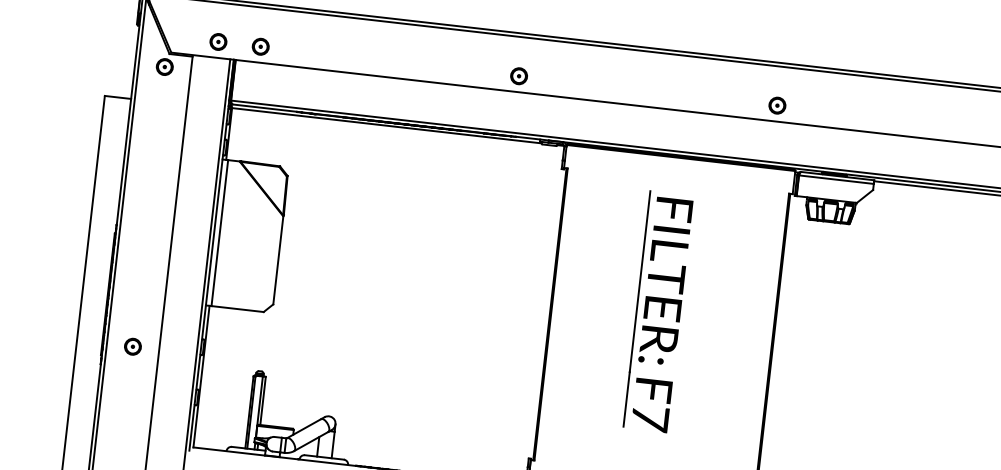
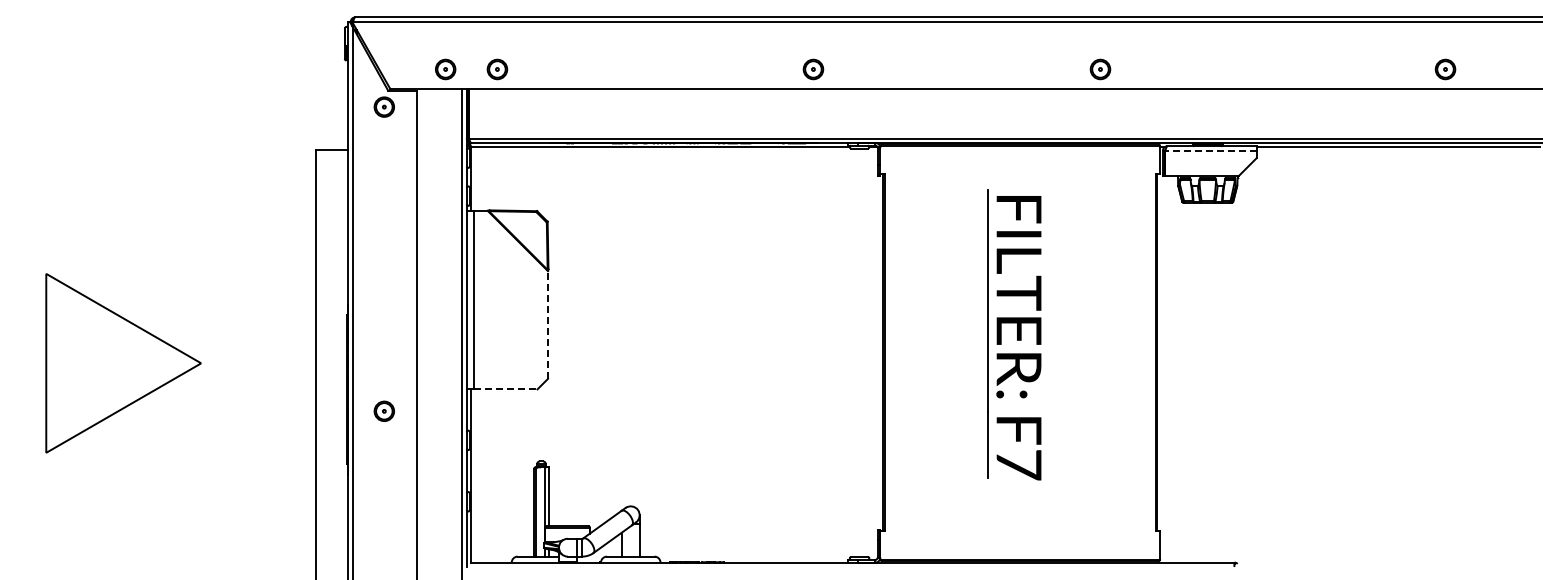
part: (777, 105) -> (1100, 69), moved
line: (836, 179) -> (1210, 150), solid -> dashed
line: (278, 260) -> (548, 325), solid -> dashed
line: (237, 309) -> (505, 389), solid -> dashed
part: (132, 346) -> (383, 410), moved

